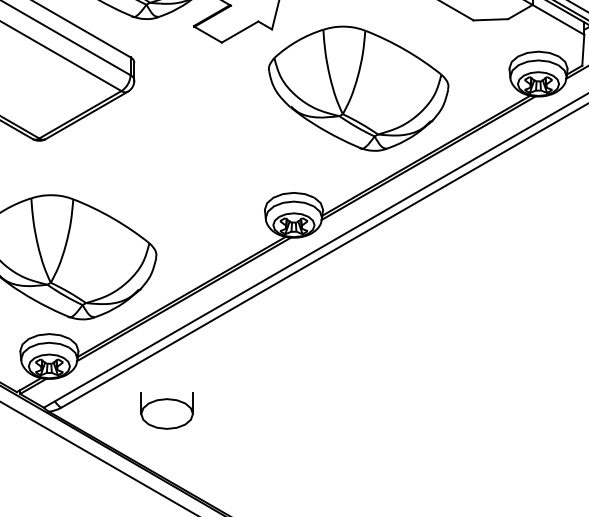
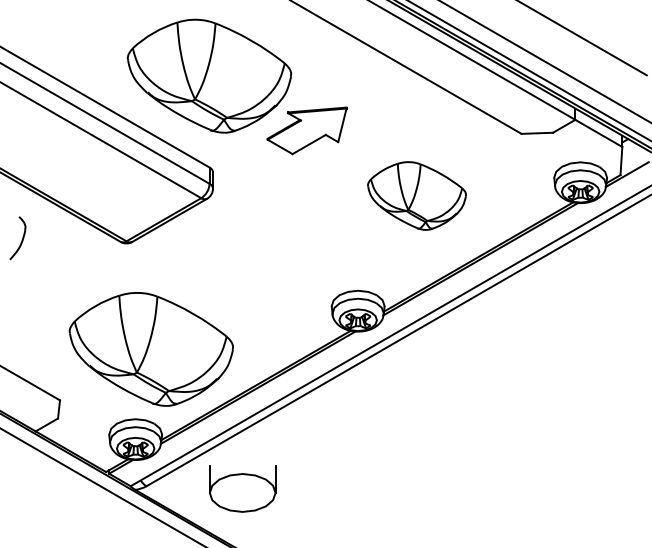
part: (358, 88) -> (416, 195), size x0.6
part: (166, 411) -> (242, 489), size x1.4

